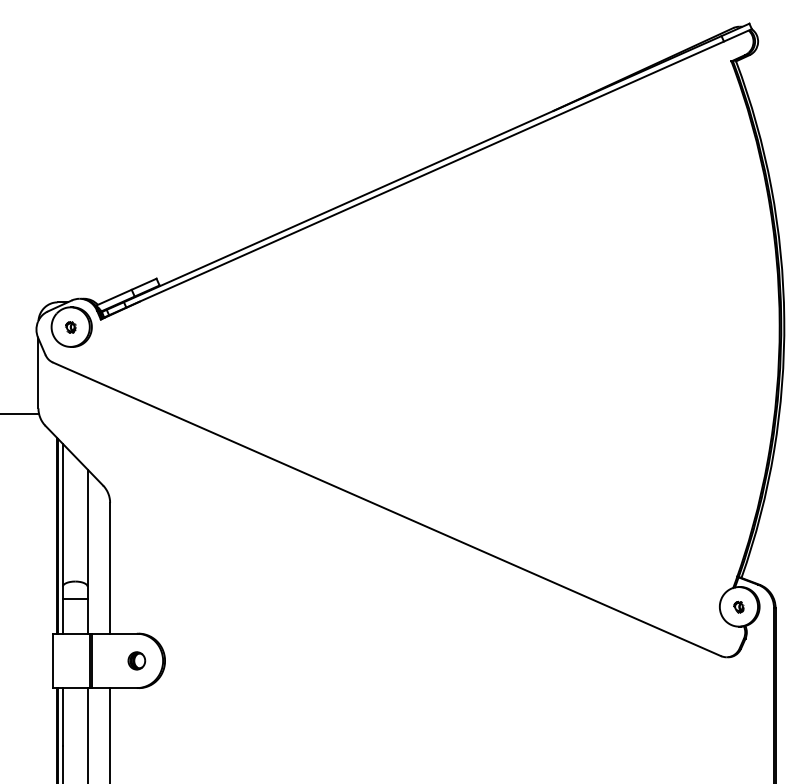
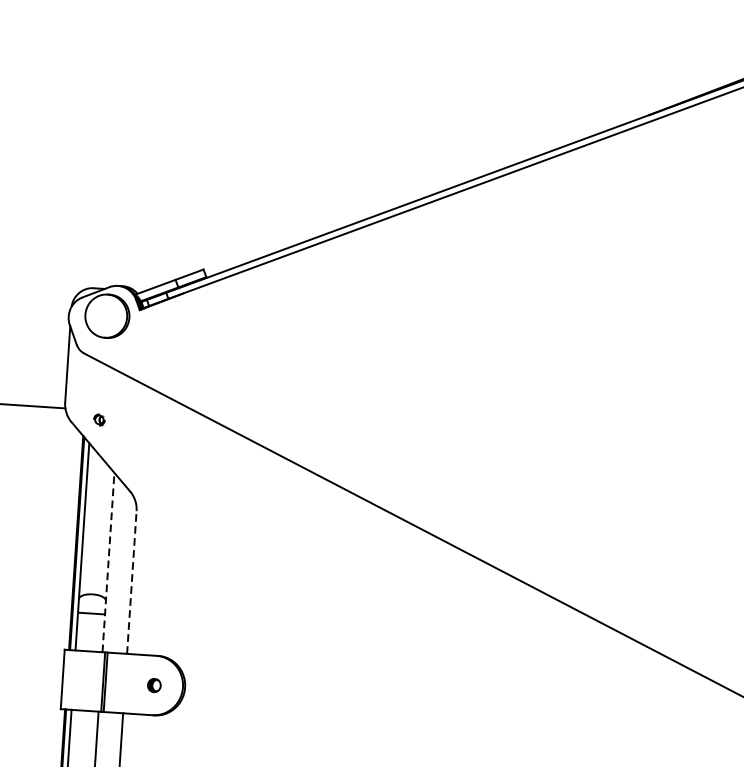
part: (70, 327) -> (99, 420), moved
line: (87, 551) -> (108, 562), solid -> dashed
line: (110, 567) -> (132, 581), solid -> dashed
part: (136, 660) -> (153, 685), size x0.7

